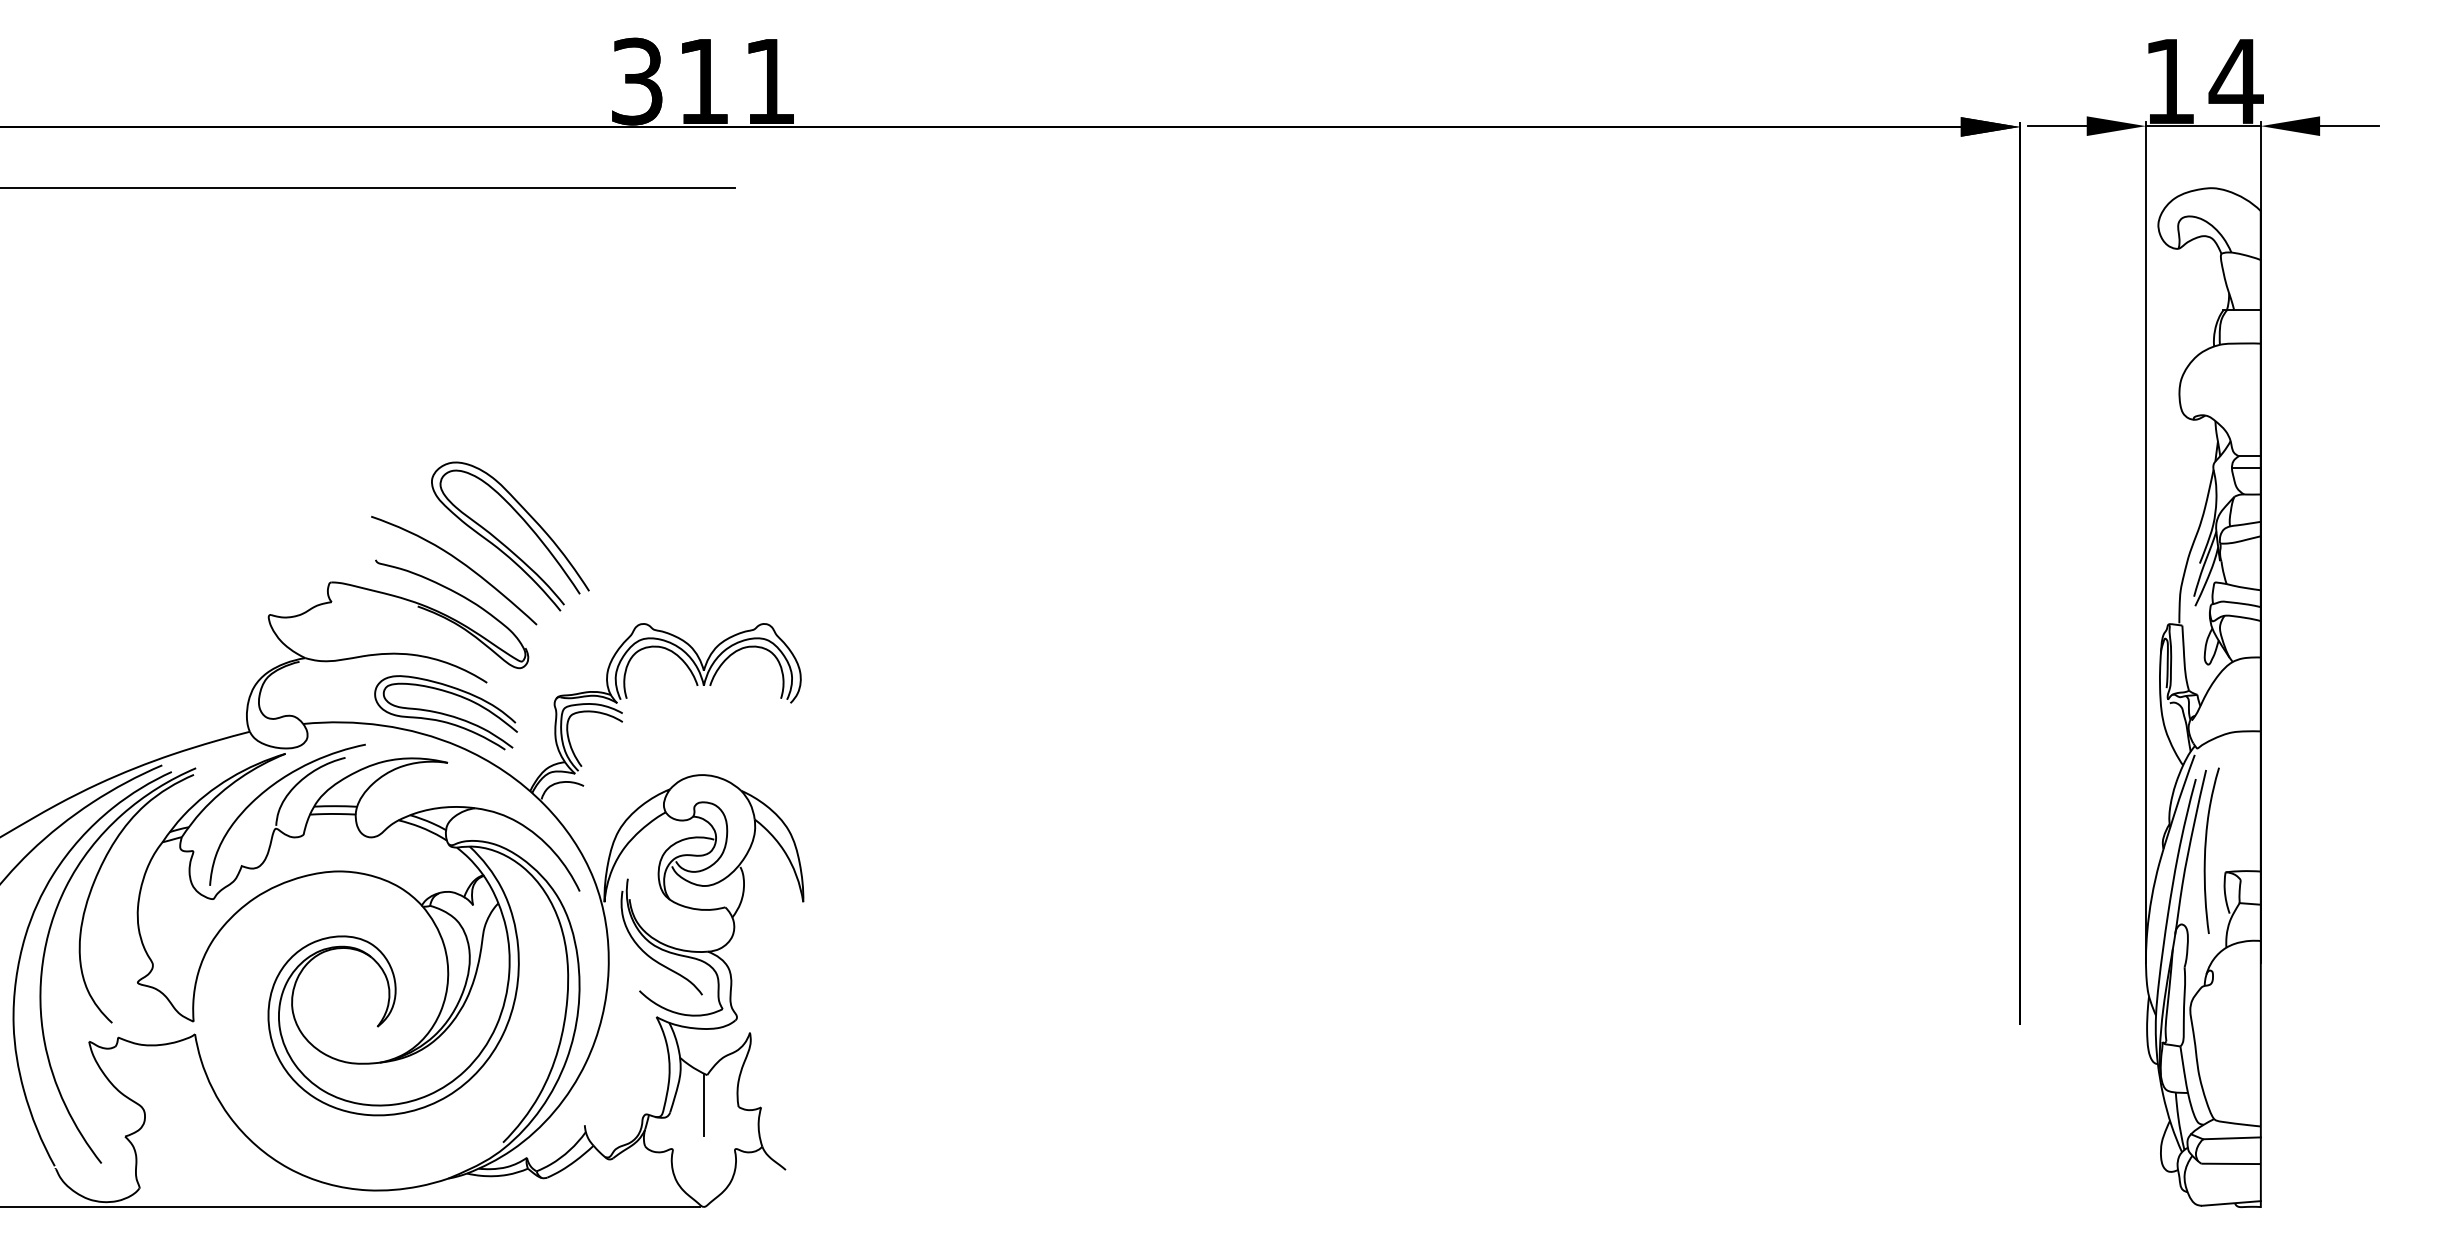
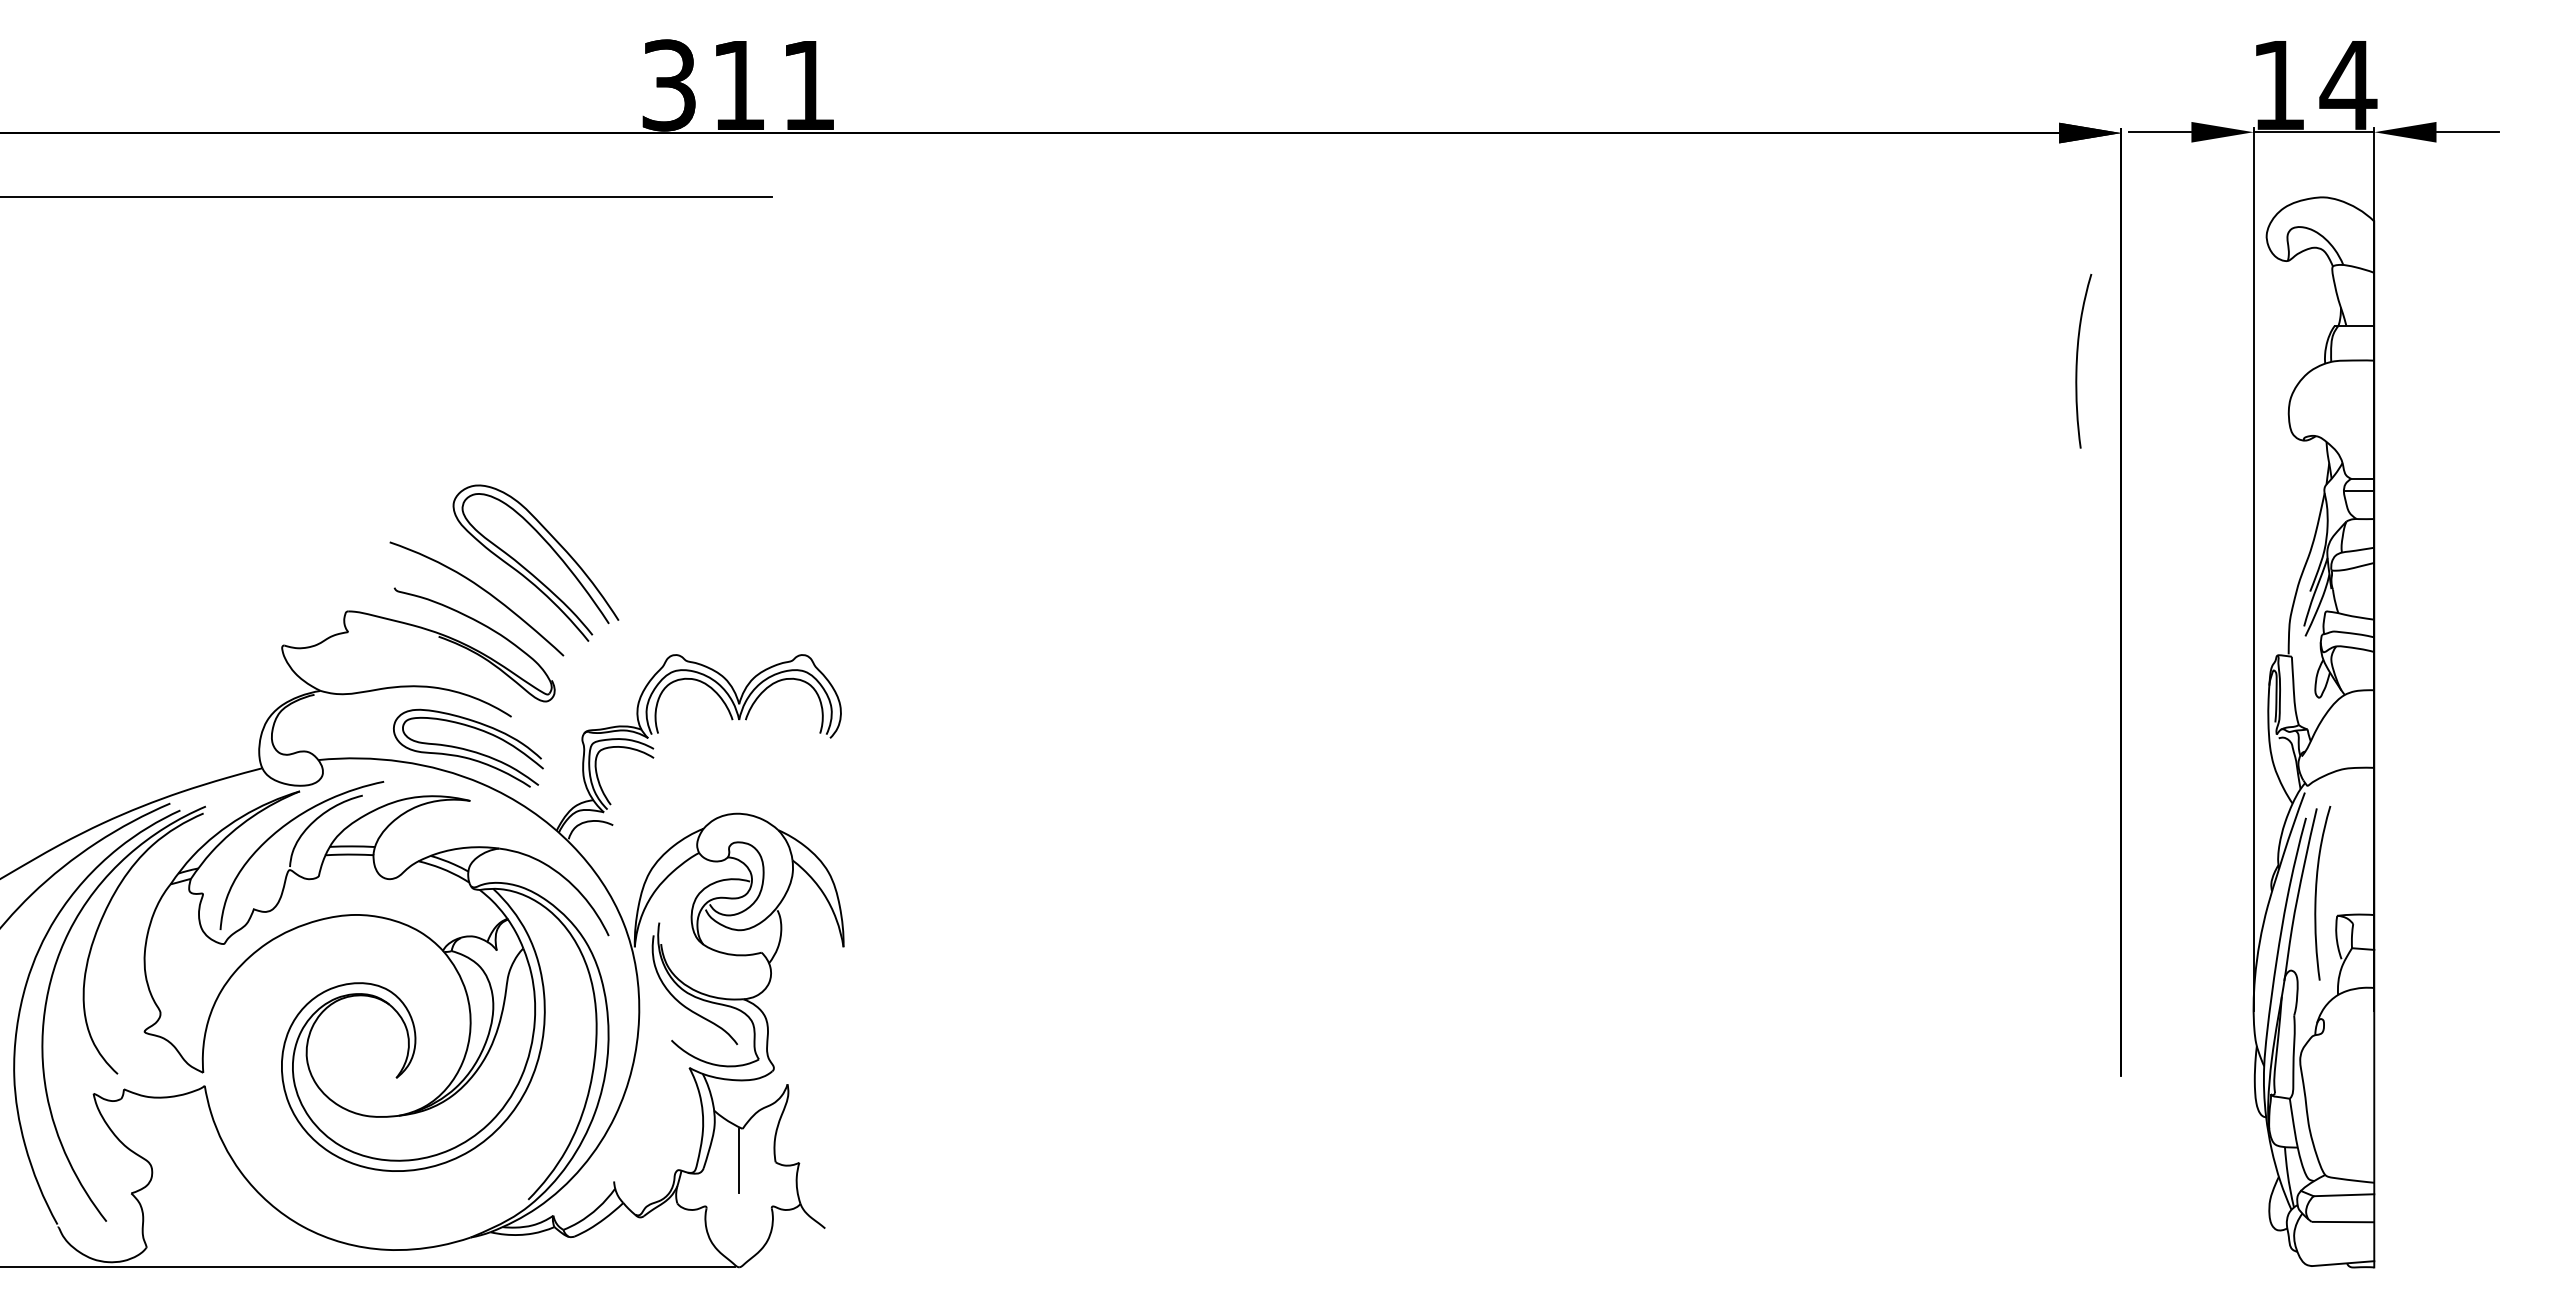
curve: (1978, 344) -> (2077, 361), added

